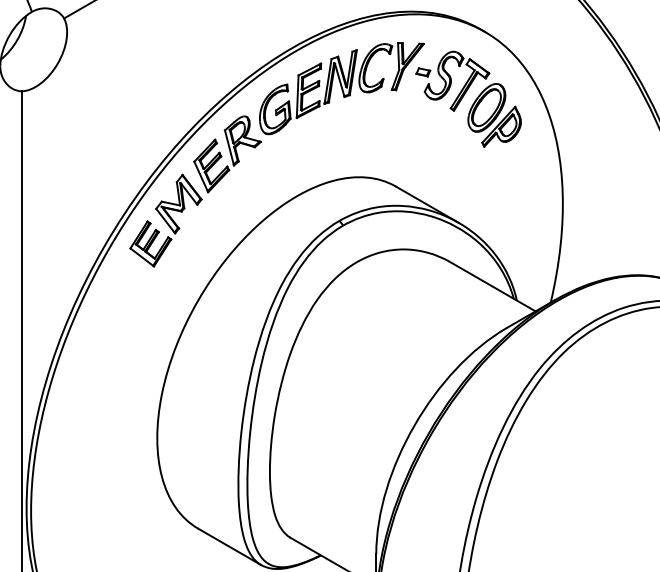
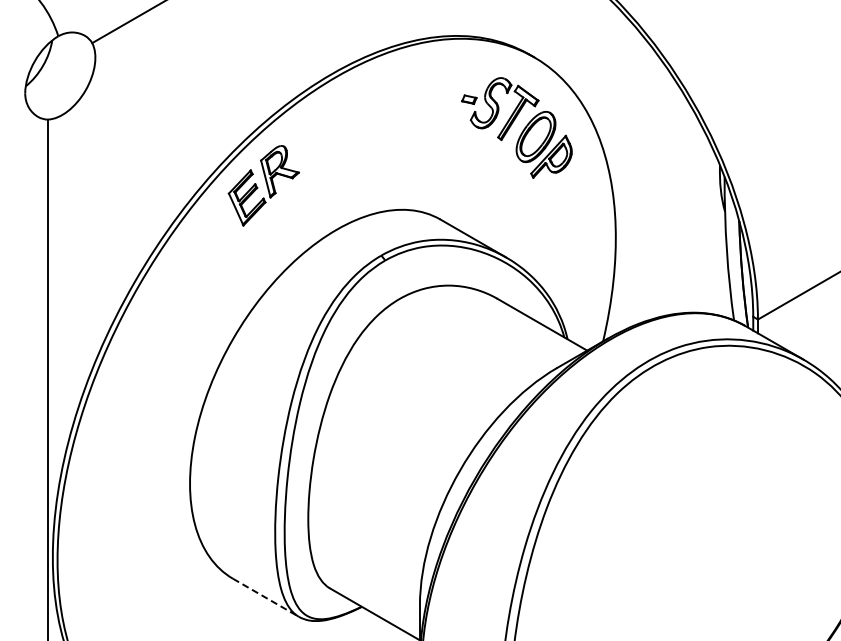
part: (341, 88) -> (383, 116), removed
part: (165, 220) -> (198, 255), removed
line: (230, 547) -> (266, 598), solid -> dashed

